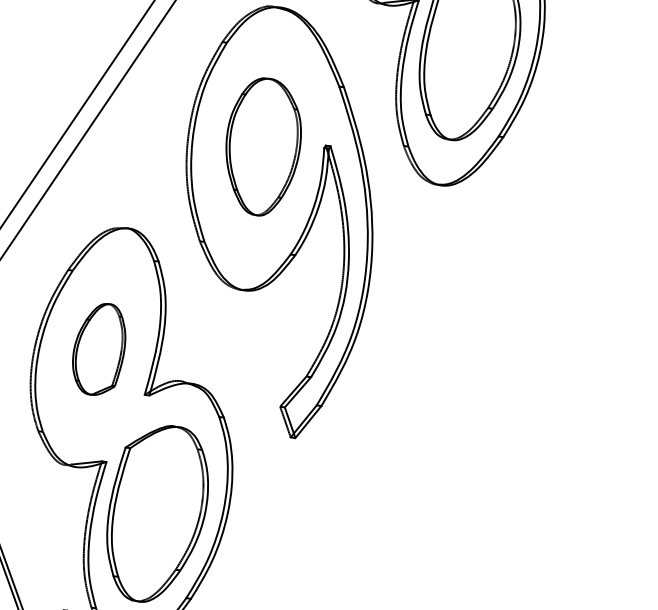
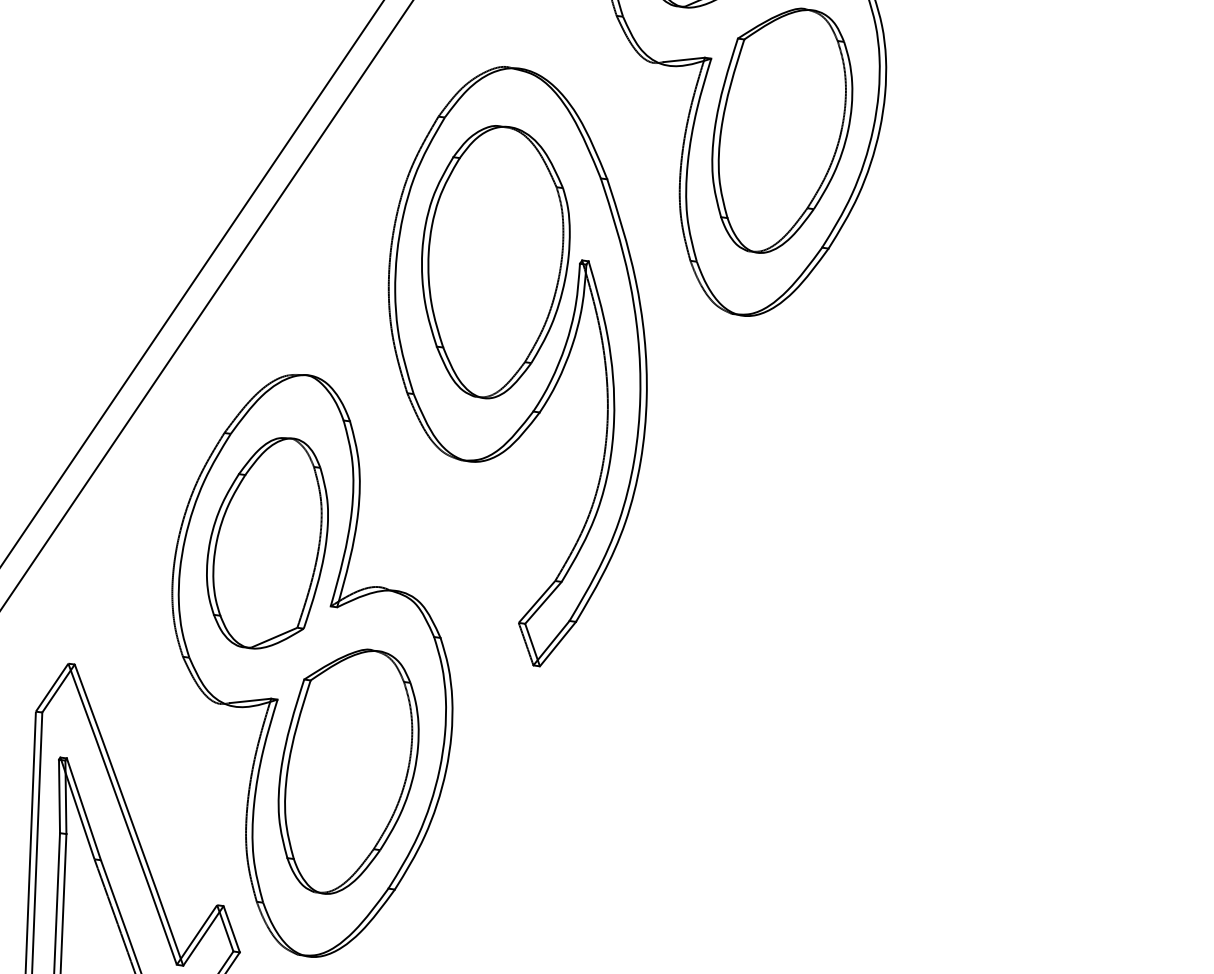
part: (263, 147) -> (495, 262), size x1.43
part: (99, 349) -> (267, 543), size x1.67

